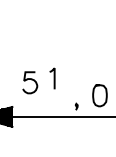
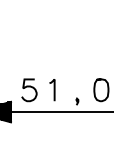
curve: (53, 78) -> (53, 90), moved
curve: (31, 80) -> (30, 87), moved

